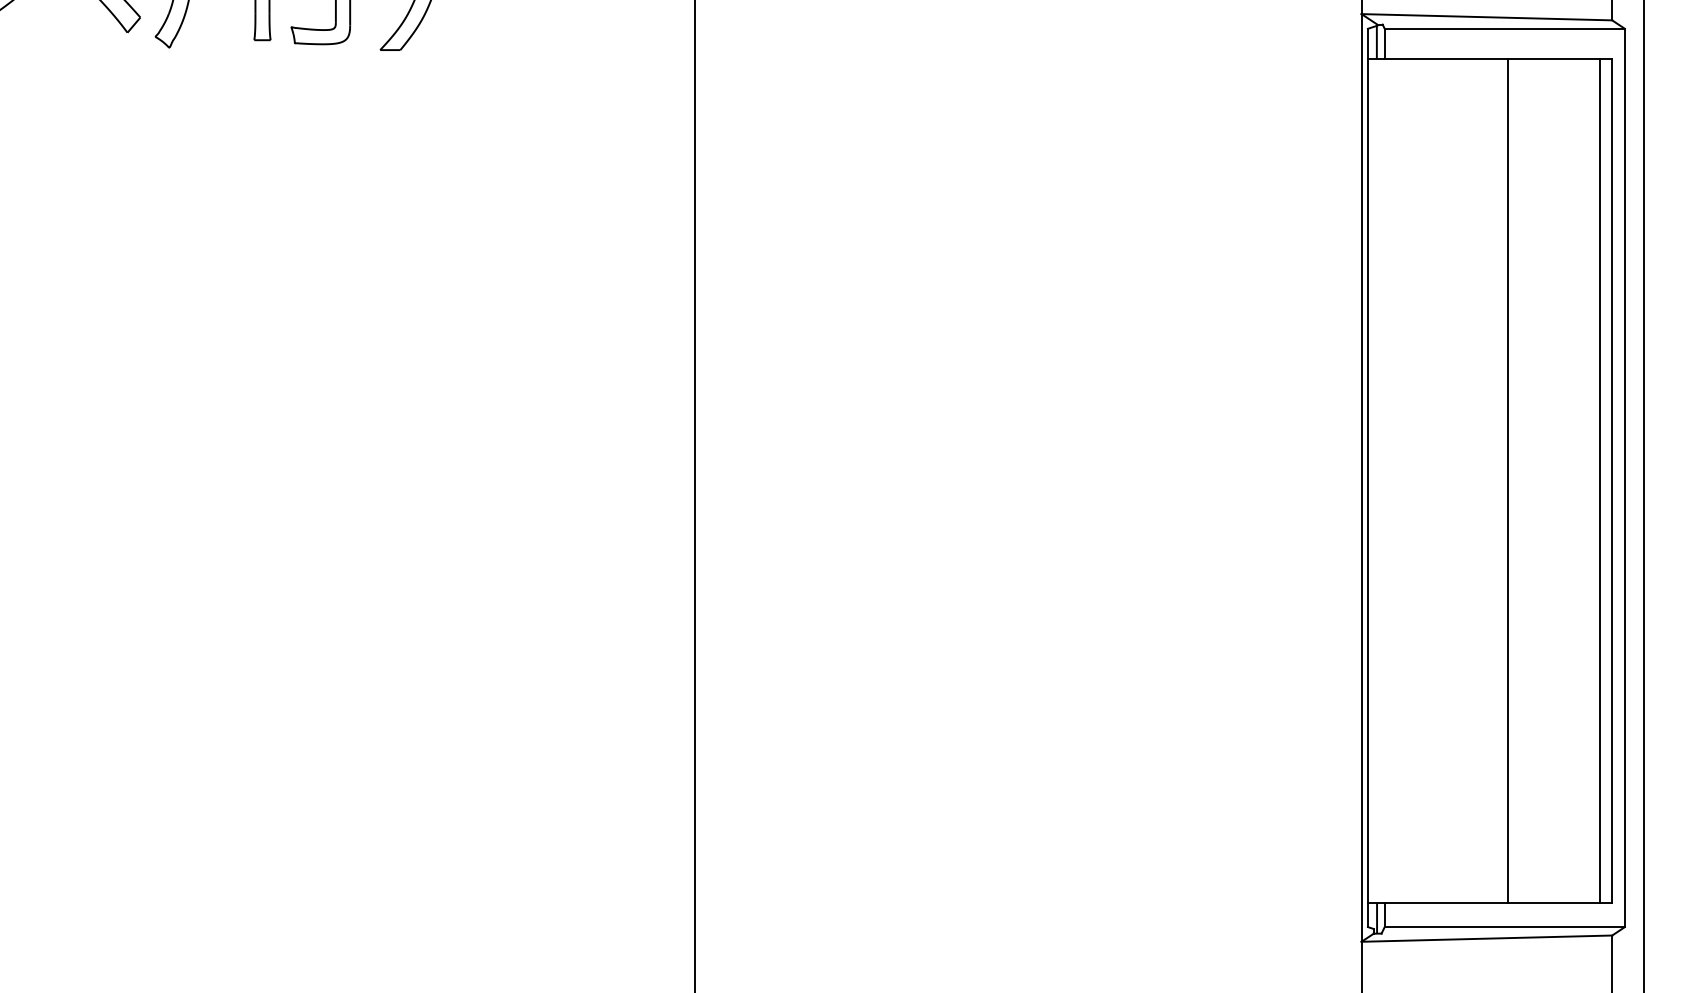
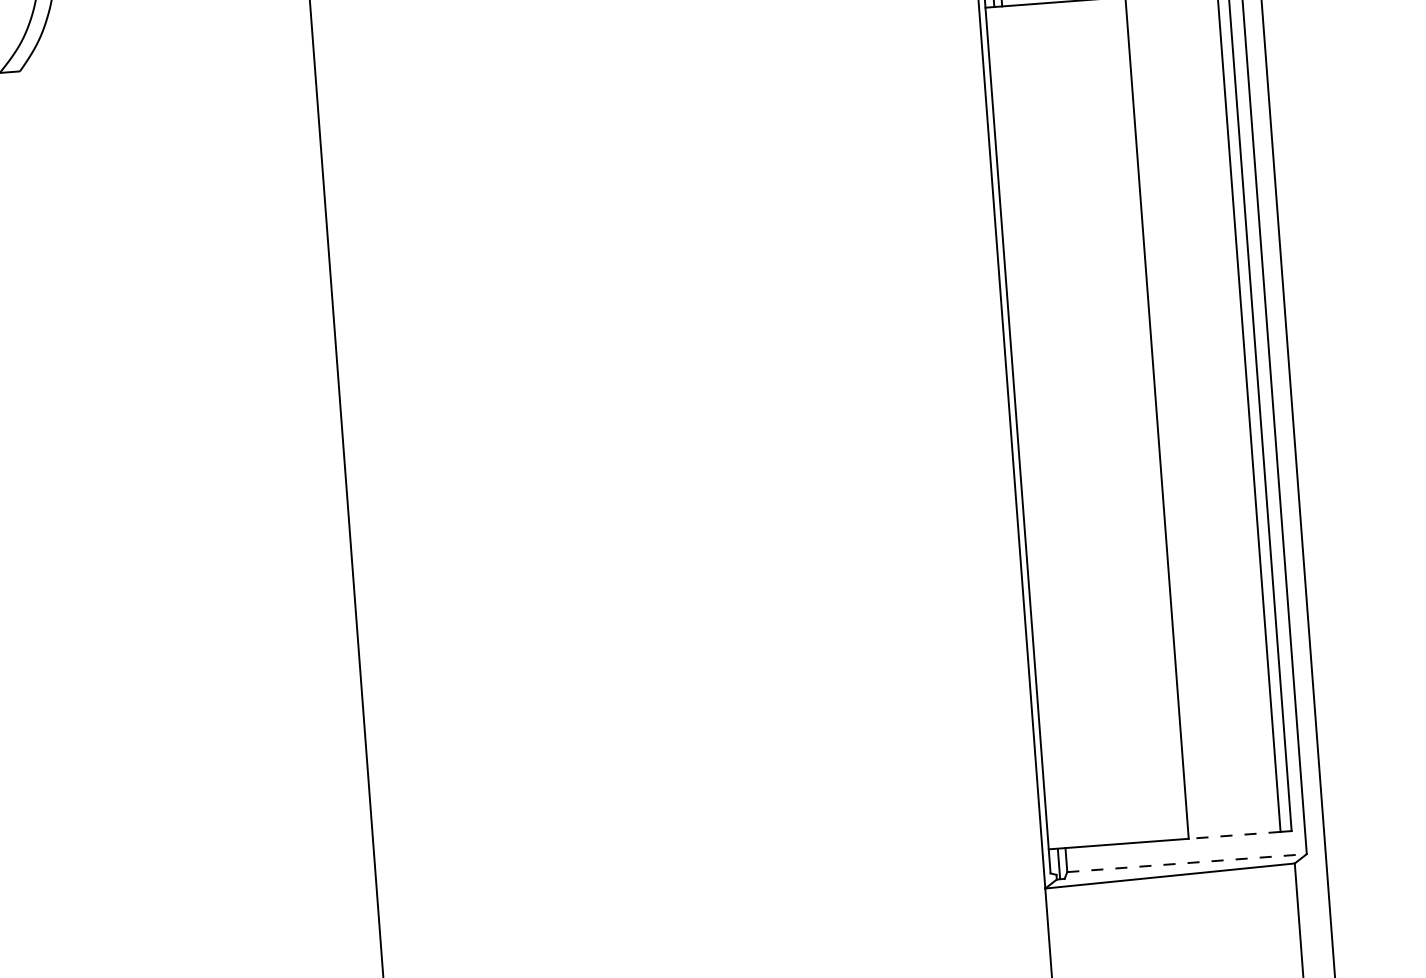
line: (1553, 902) -> (1233, 834), solid -> dashed
line: (1505, 927) -> (1187, 863), solid -> dashed

